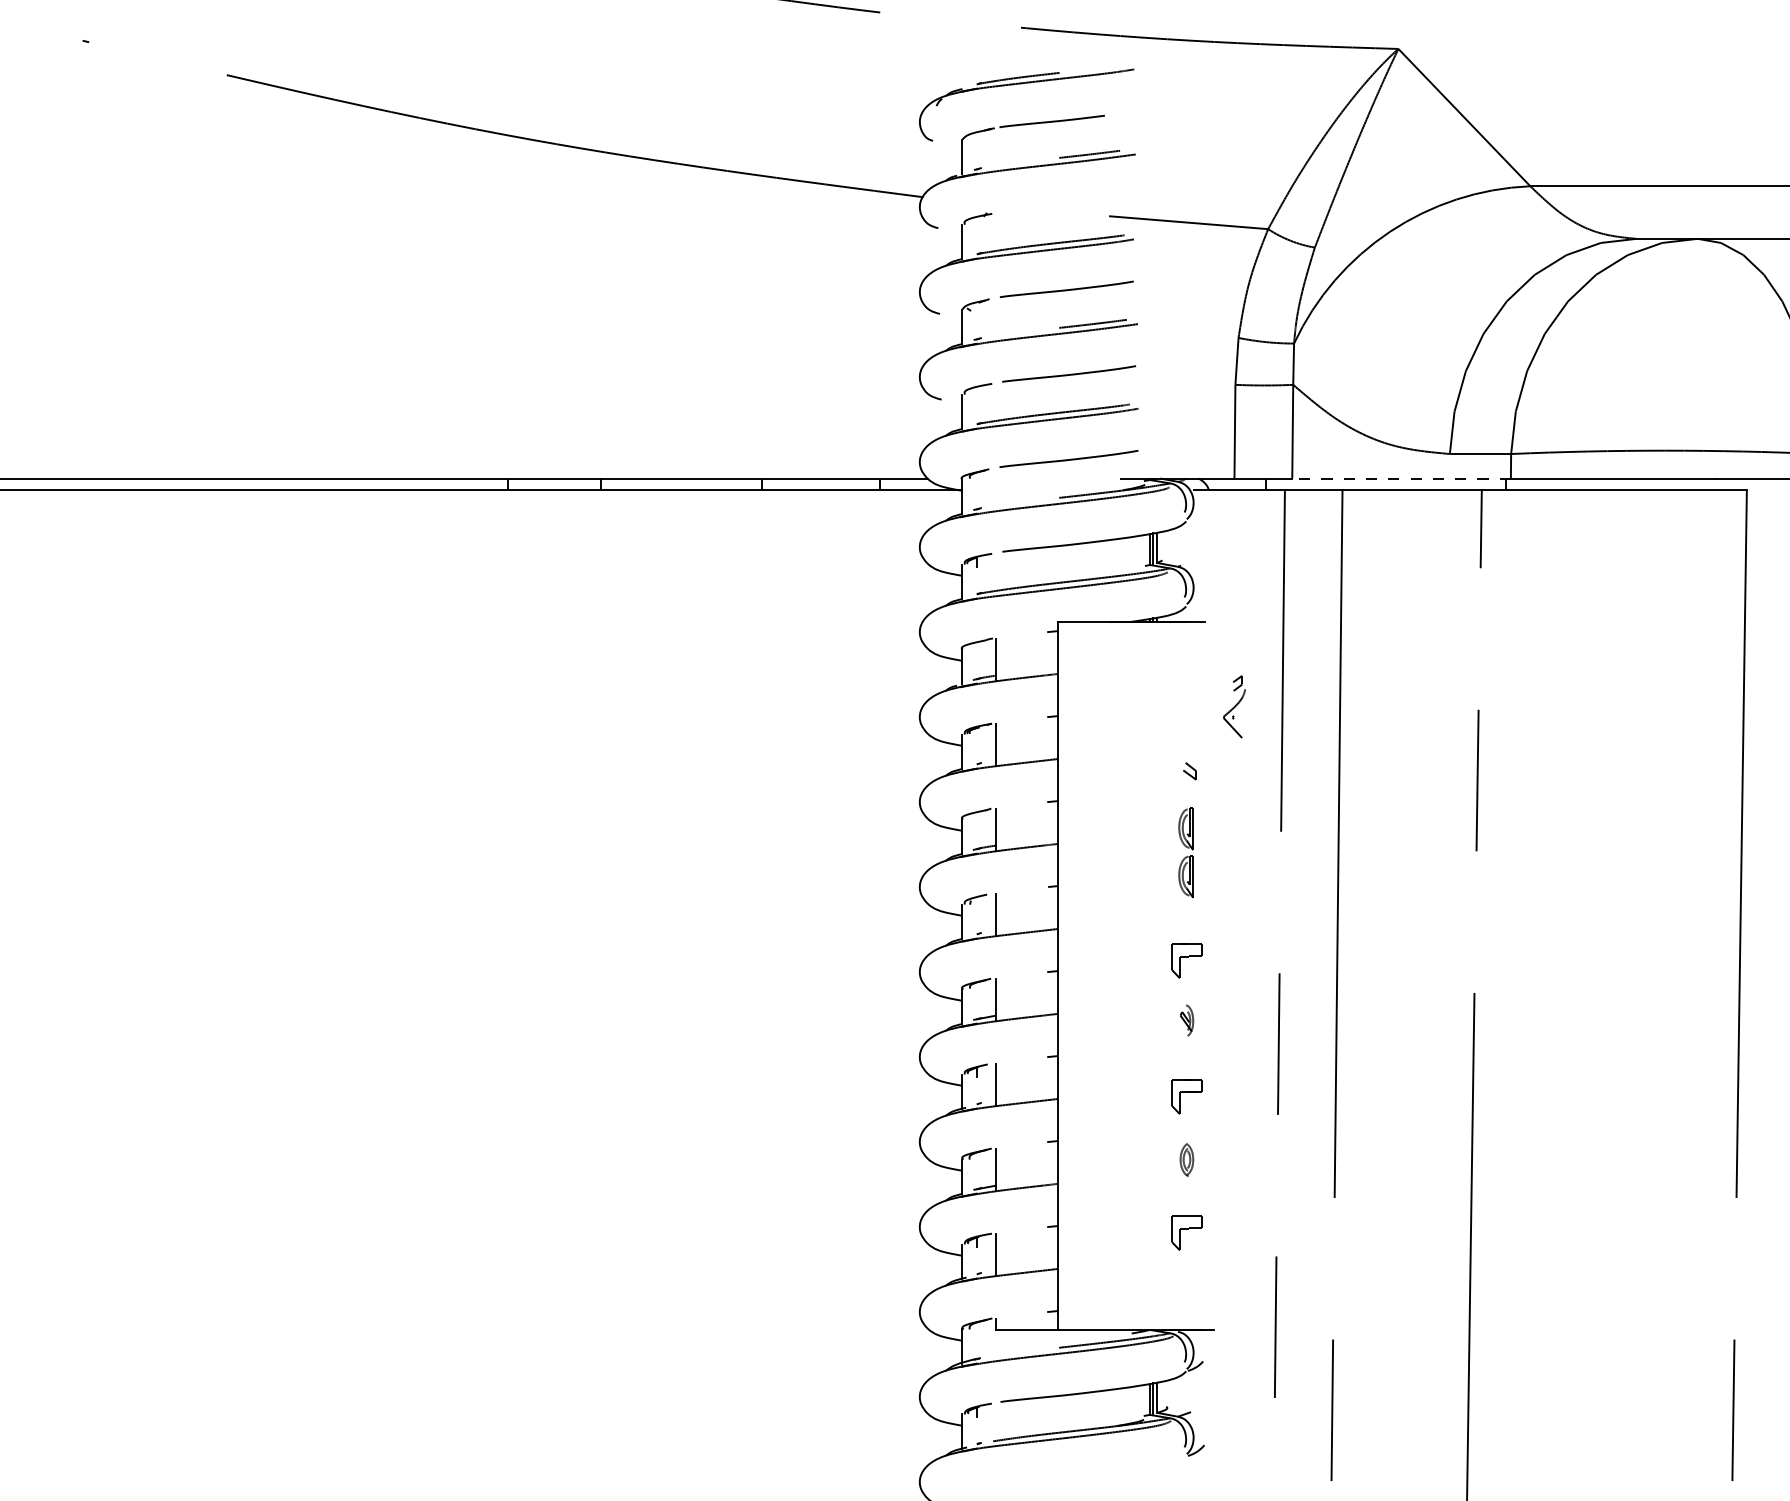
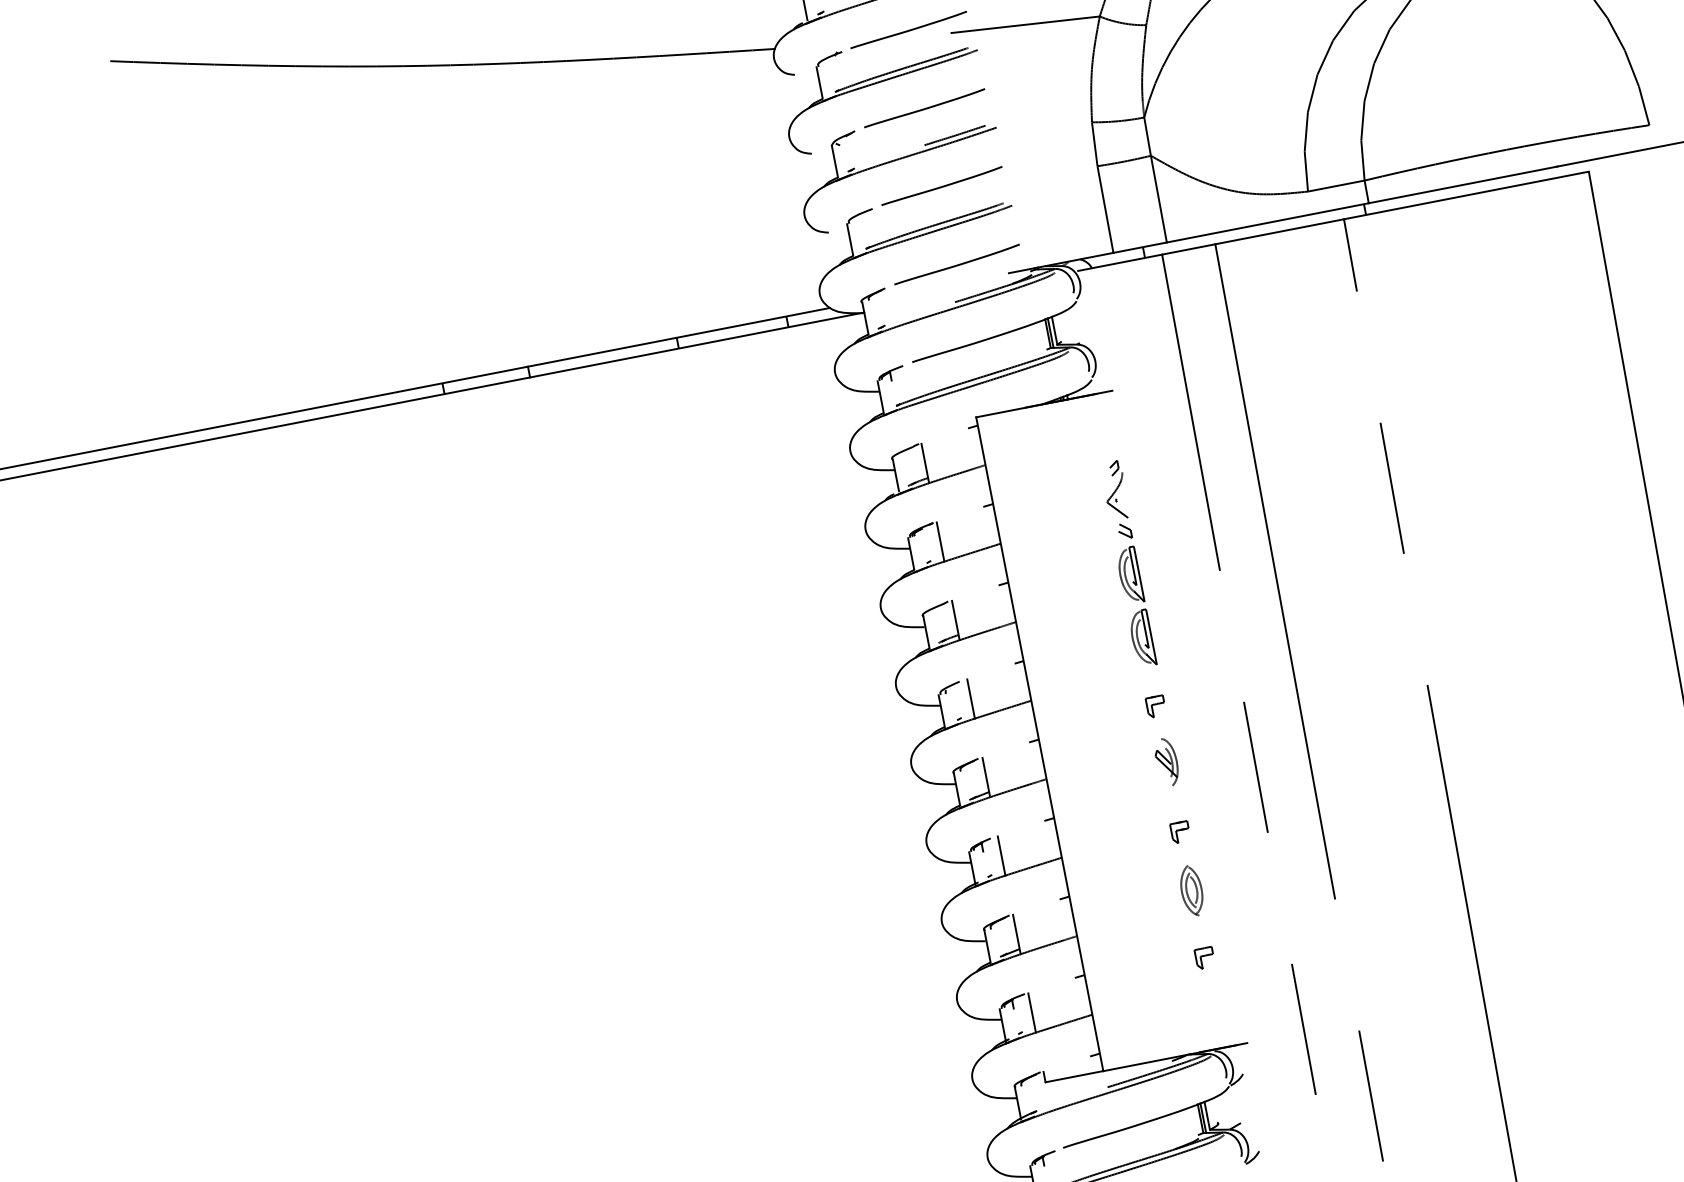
curve: (1065, 204) -> (908, 30), added
line: (1401, 478) -> (1267, 222), dashed -> solid
part: (1234, 706) -> (1115, 490), moved
part: (1185, 852) -> (1135, 607), size x1.43
part: (1186, 960) -> (1155, 706), size x0.62
part: (1186, 1020) -> (1166, 762), size x1.67
part: (1186, 1096) -> (1180, 832), size x0.62
part: (1186, 1159) -> (1191, 890), size x1.67
part: (1186, 1232) -> (1204, 957), size x0.62

